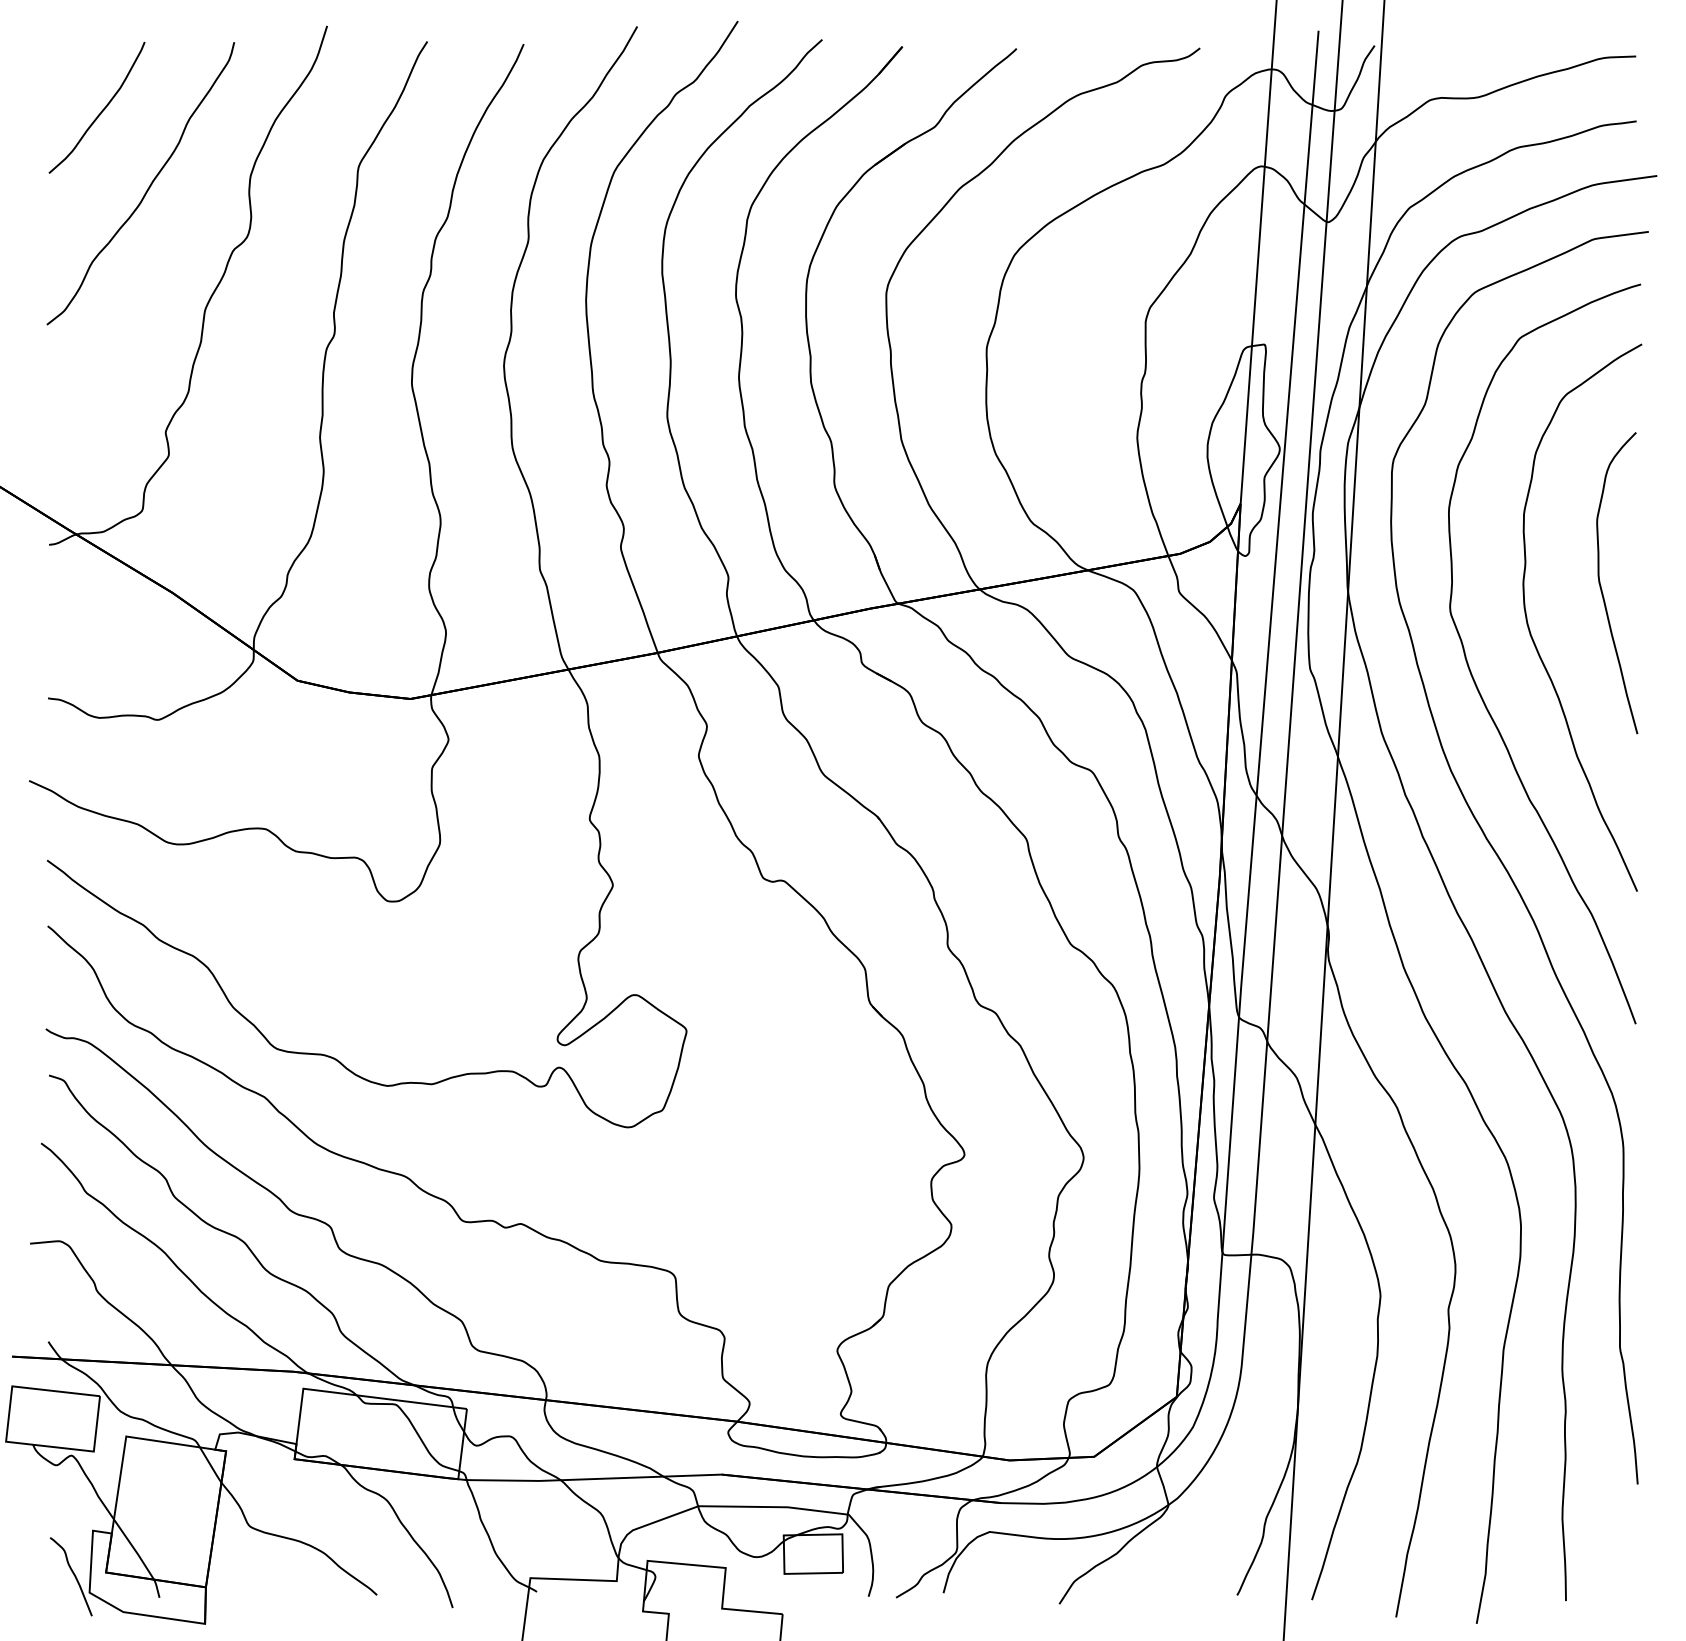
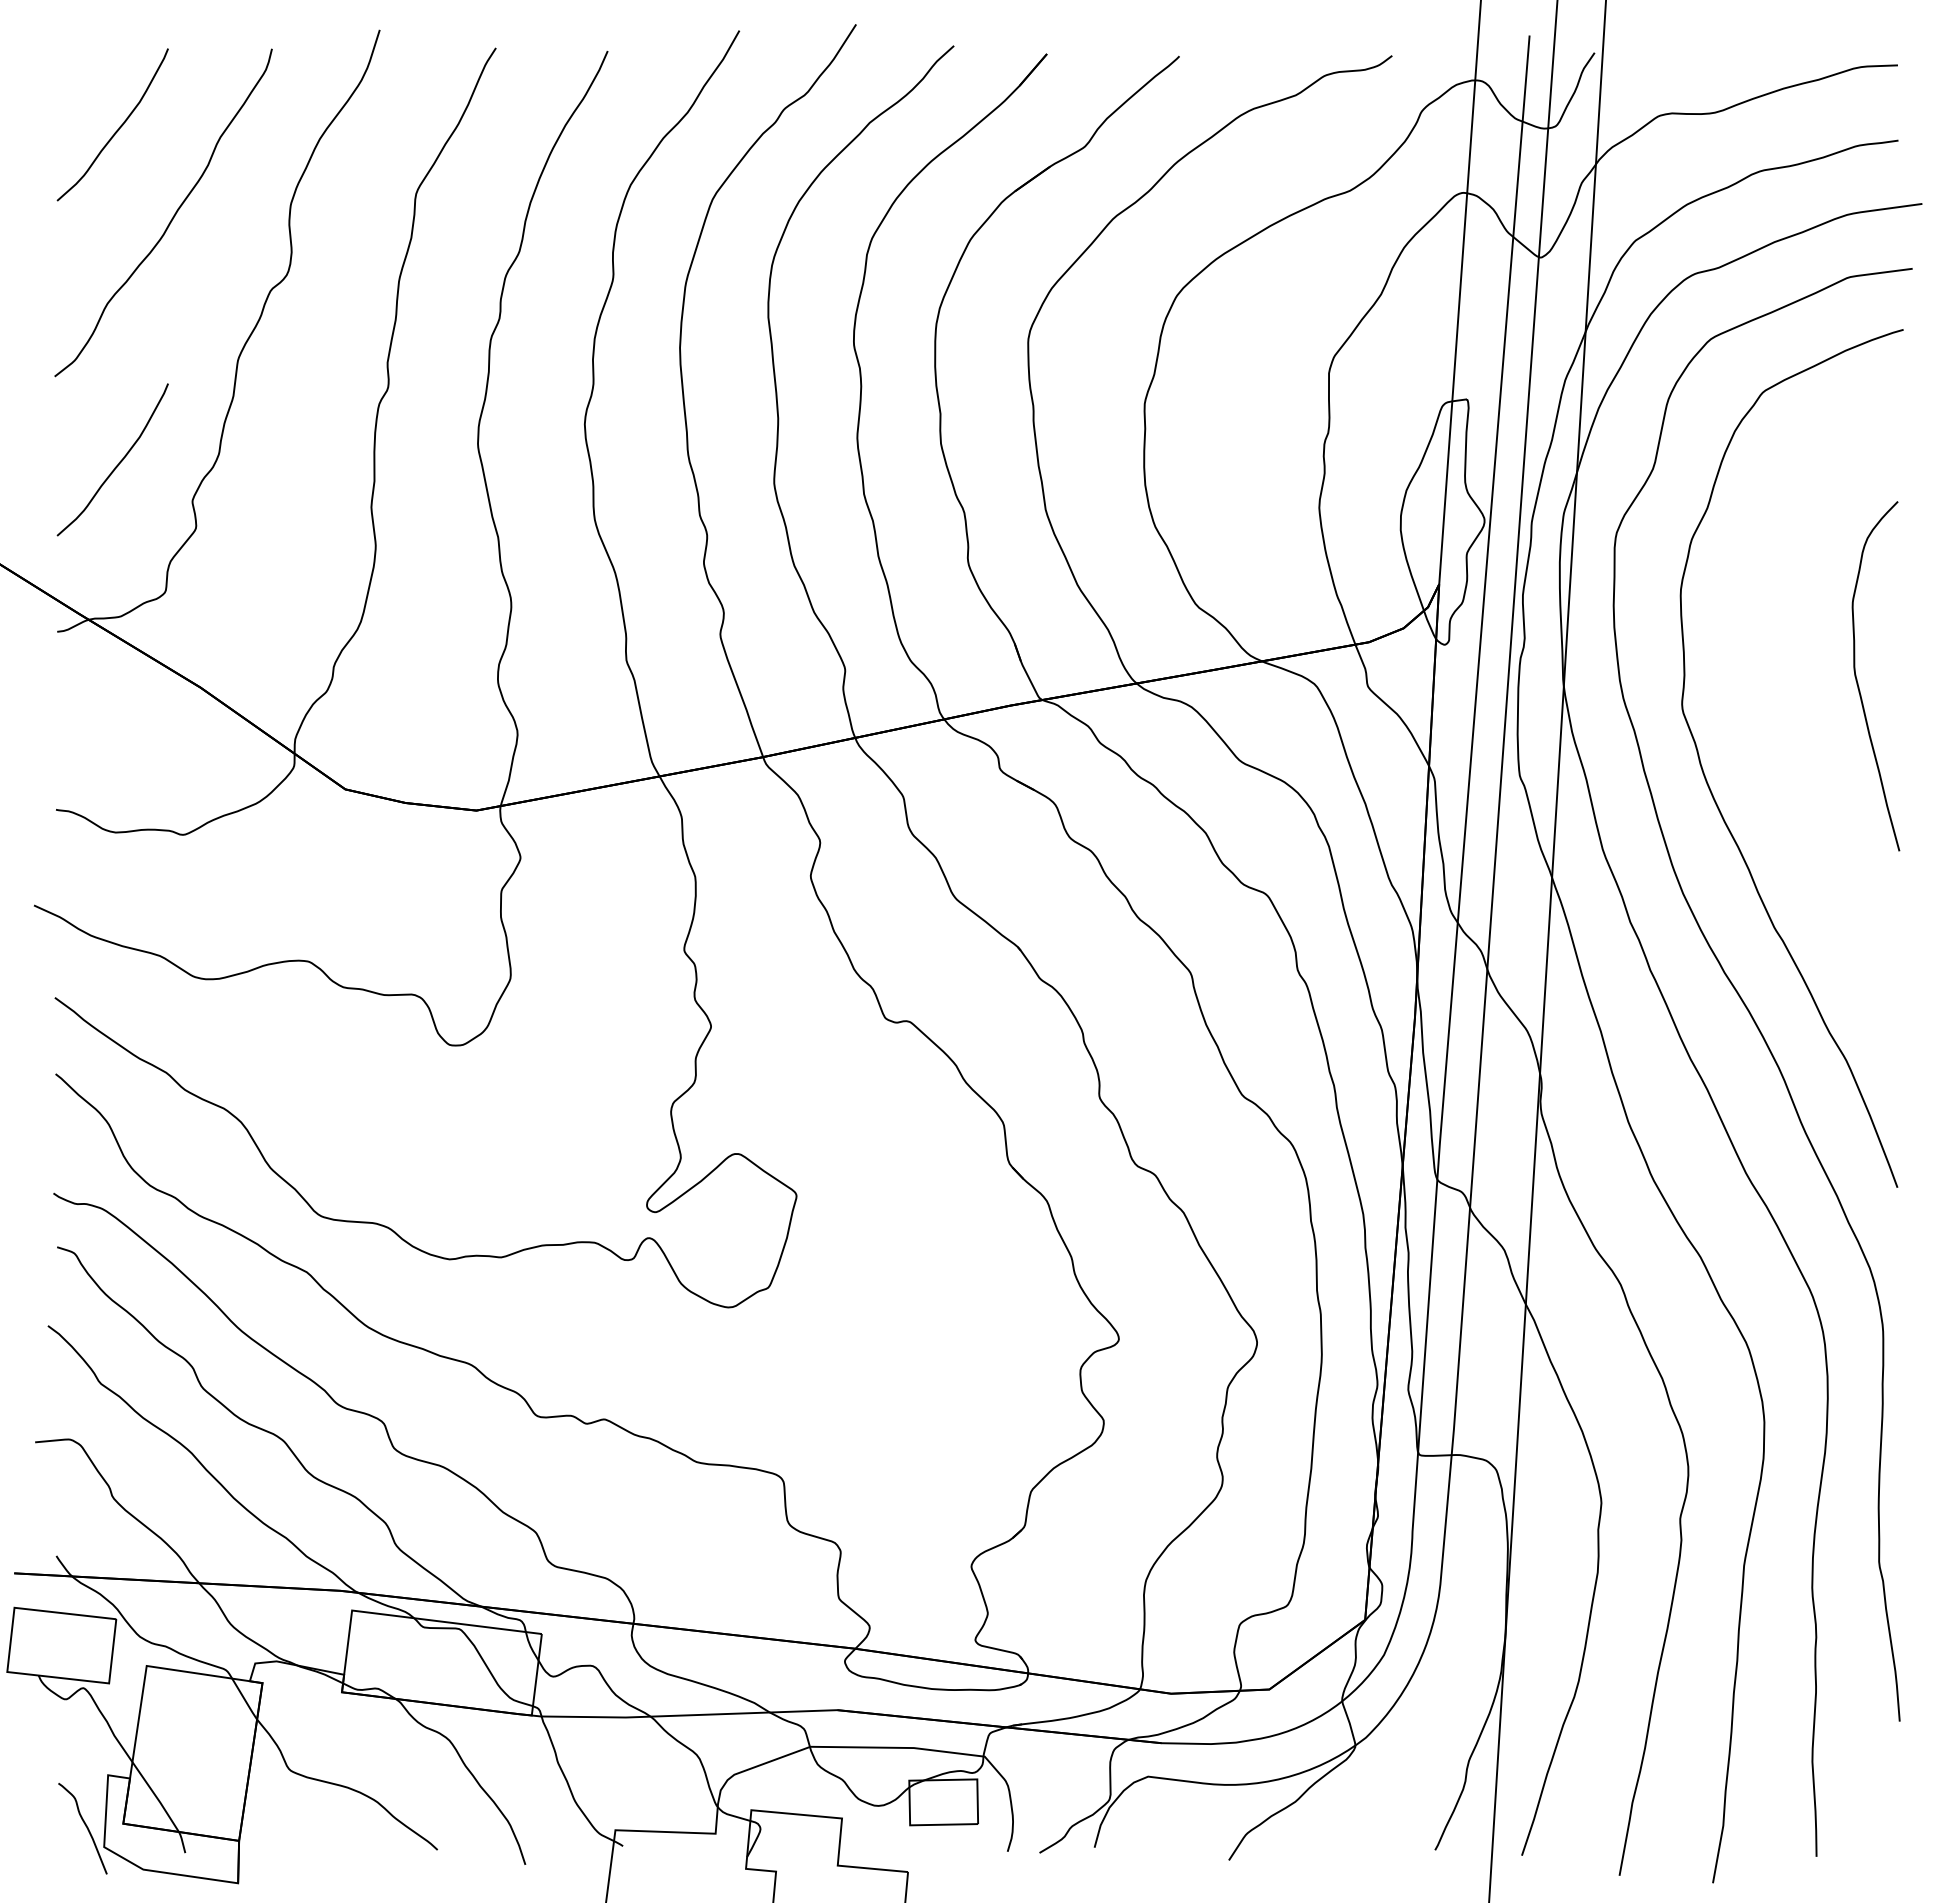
curve: (101, 400) -> (117, 464), added
curve: (1531, 633) -> (1776, 734), removed

